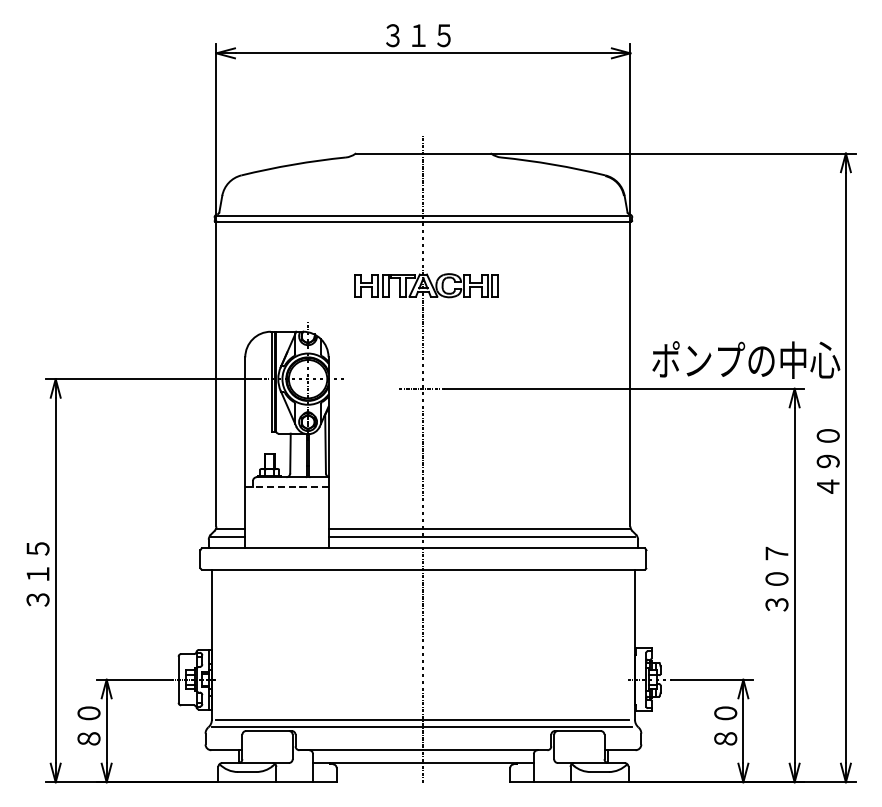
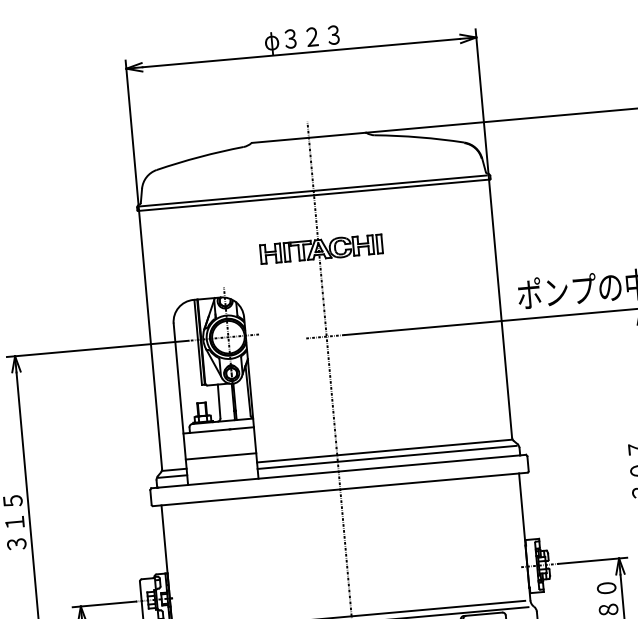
text: (425, 37) -> (301, 39), ３１５ -> φ３２３
line: (286, 487) -> (218, 430), dashed -> solid
line: (286, 518) -> (220, 456), added

